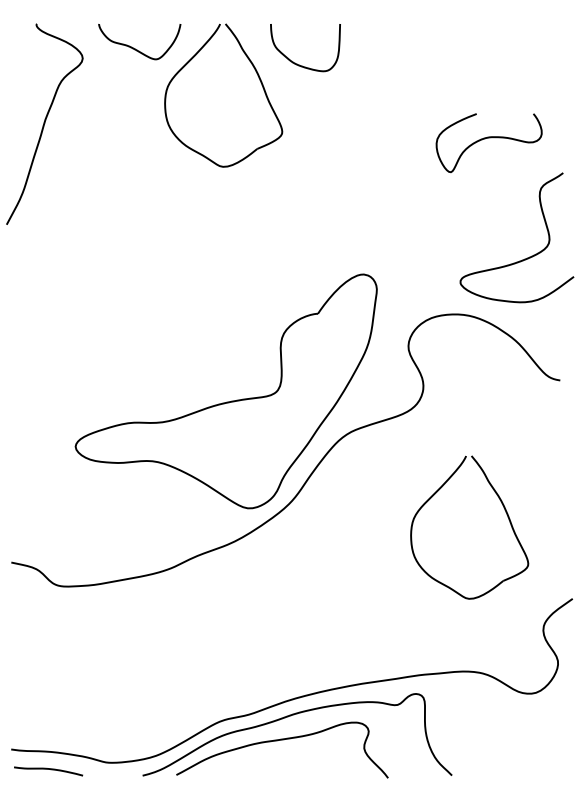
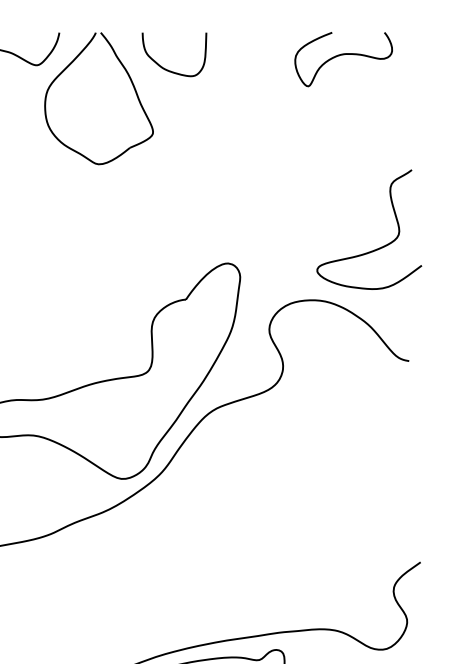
curve: (488, 138) -> (343, 55), moved
part: (504, 510) -> (357, 480), removed

